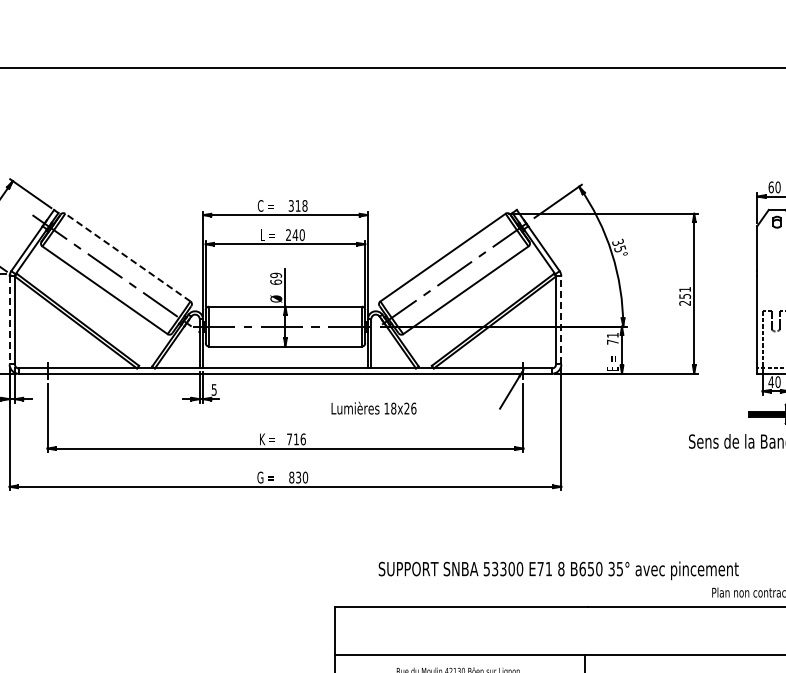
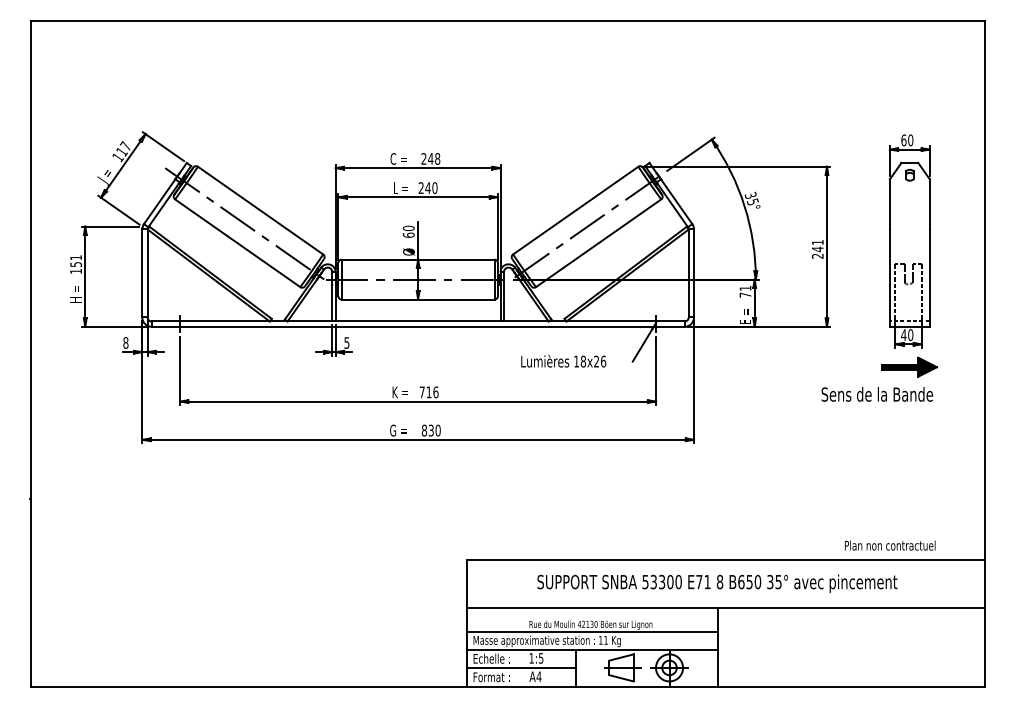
text: (294, 205) -> (427, 158), 318 -> 248
line: (127, 257) -> (260, 210), dashed -> solid
text: (275, 275) -> (408, 228), 69 -> 60
text: (684, 296) -> (817, 249), 251 -> 241
line: (9, 320) -> (142, 273), dashed -> solid
line: (561, 320) -> (694, 273), dashed -> solid
text: (373, 407) -> (563, 360), moved
text: (558, 570) -> (717, 583), moved

